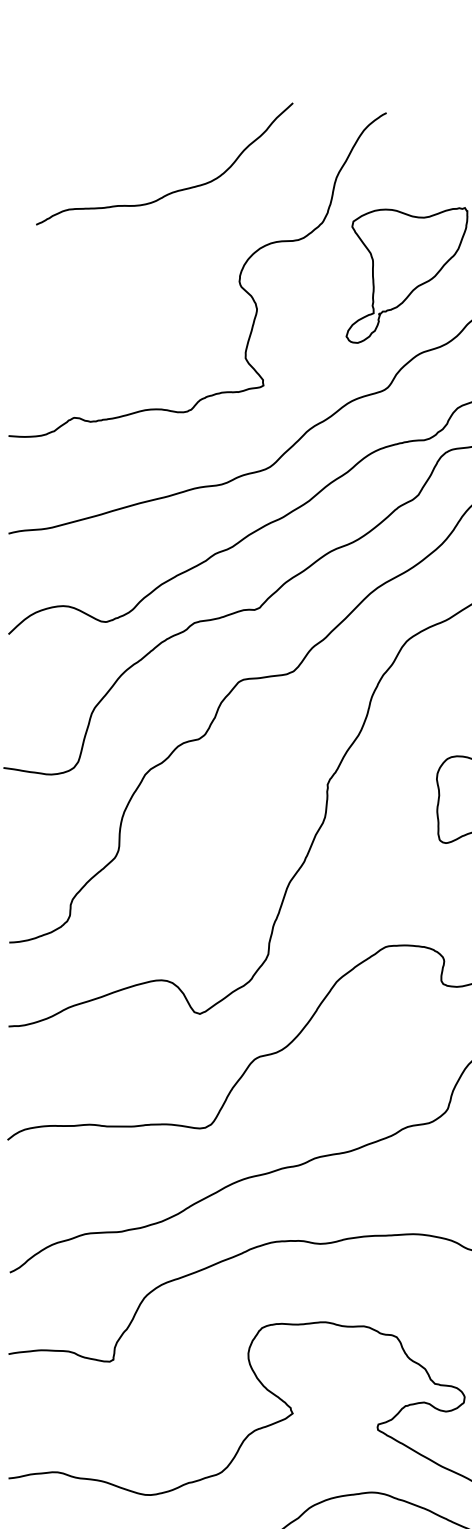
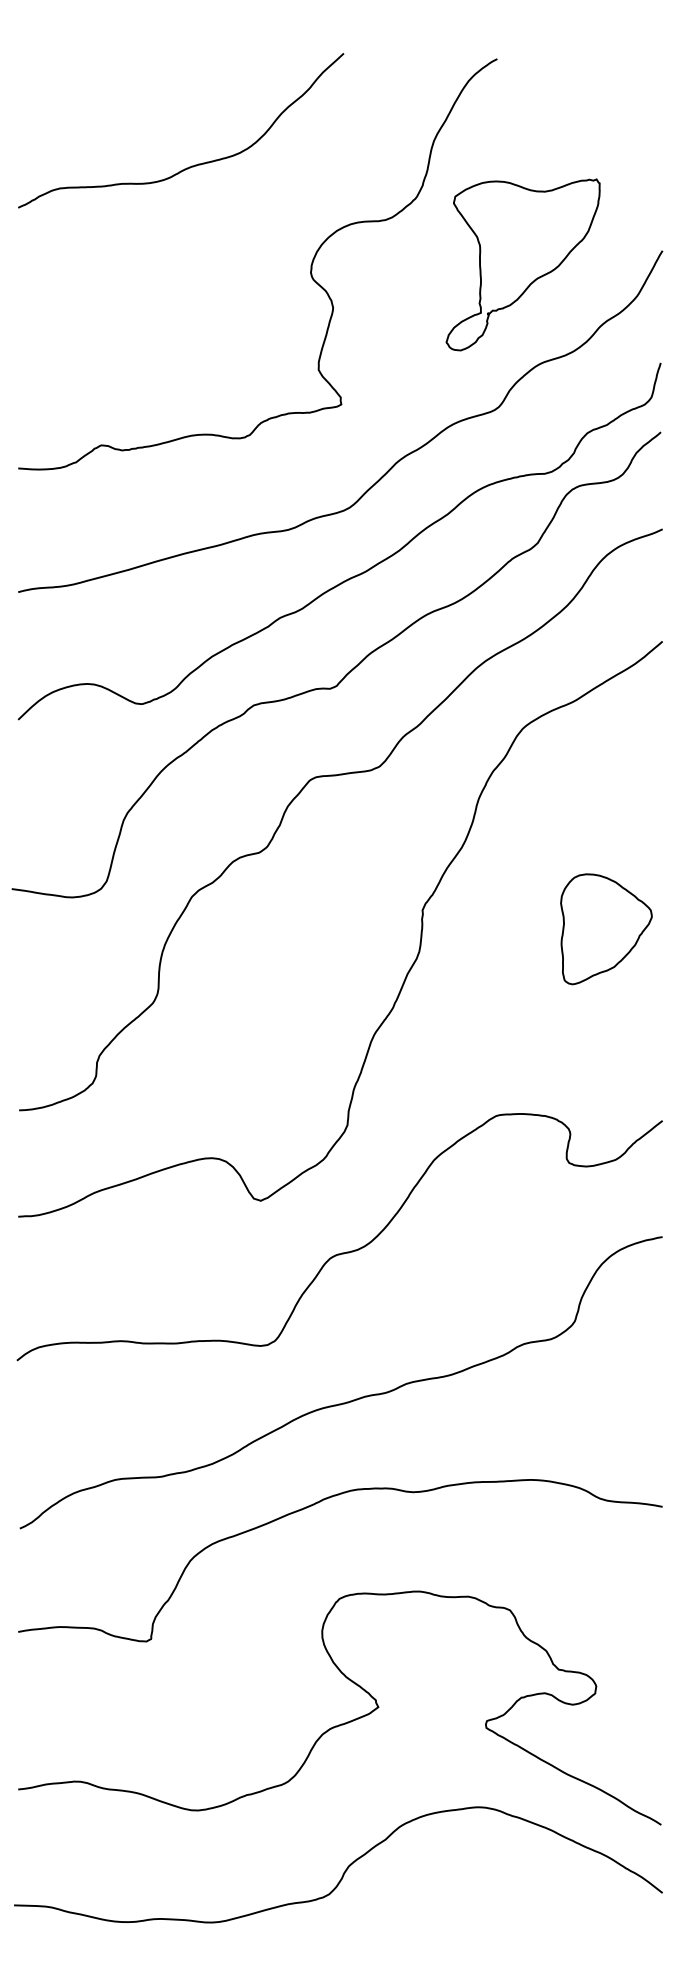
curve: (172, 191) -> (191, 165), moved

